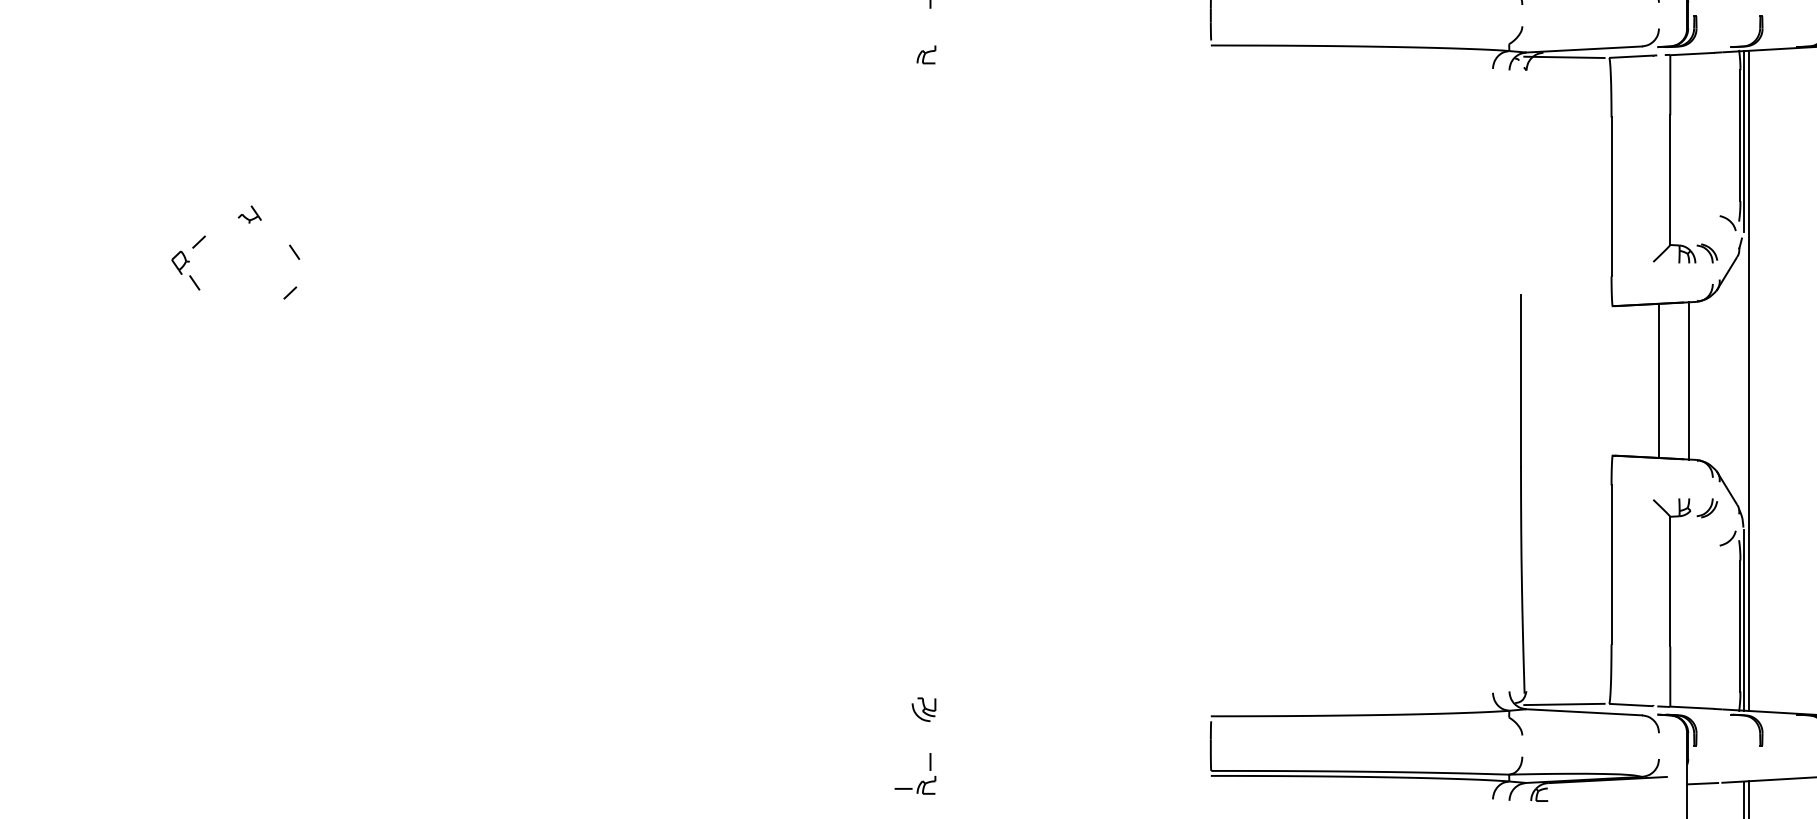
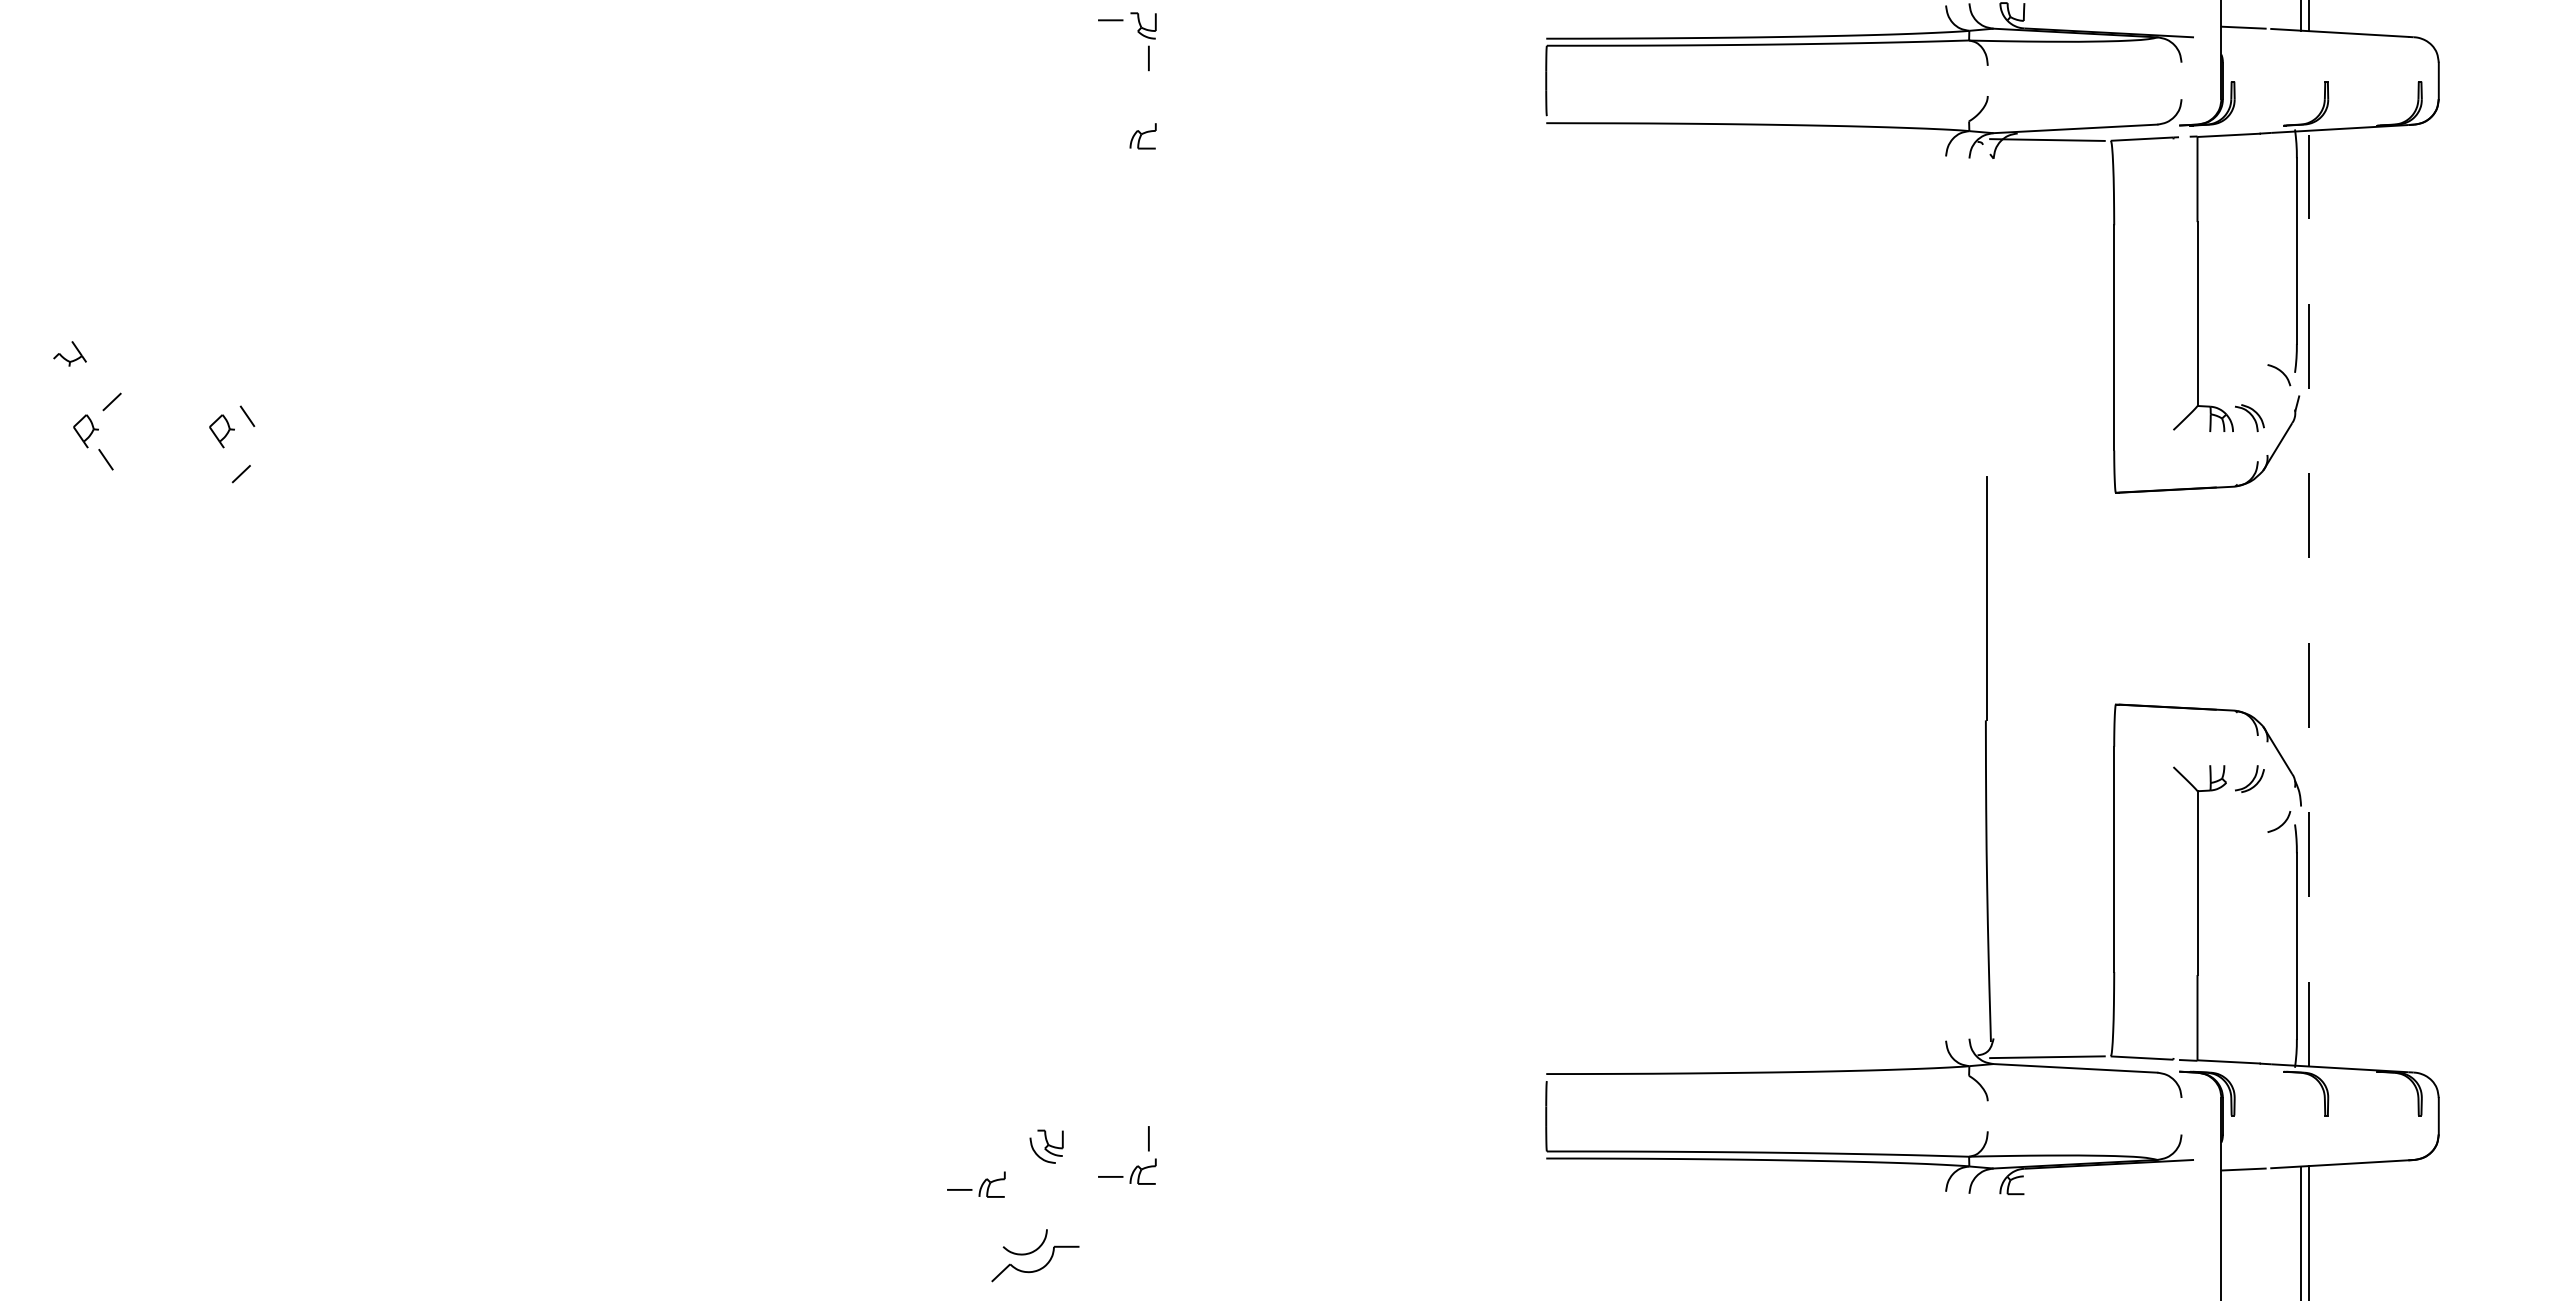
line: (1743, 141) -> (2301, 259), removed
part: (249, 214) -> (69, 353), moved
part: (276, 262) -> (221, 431), added
line: (1659, 380) -> (2181, 598), removed
line: (1689, 380) -> (2224, 598), removed
line: (1748, 380) -> (2308, 598), solid -> dashed
line: (1743, 619) -> (2301, 937), removed
part: (923, 709) -> (1046, 1146), moved
part: (808, 794) -> (976, 1184), added

